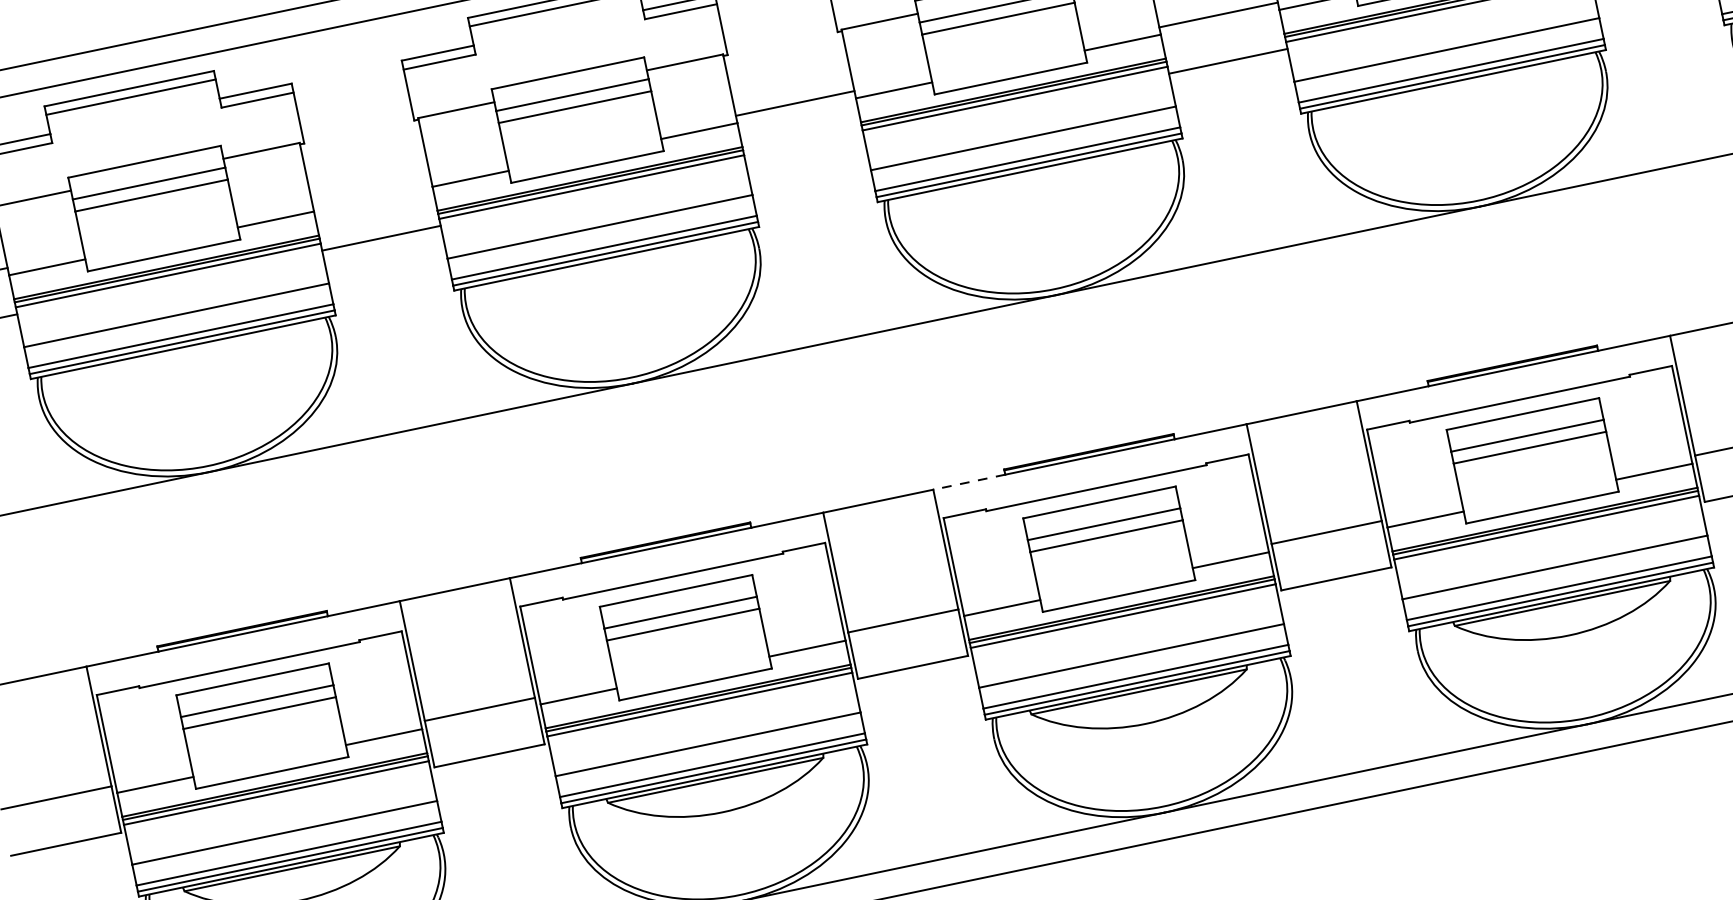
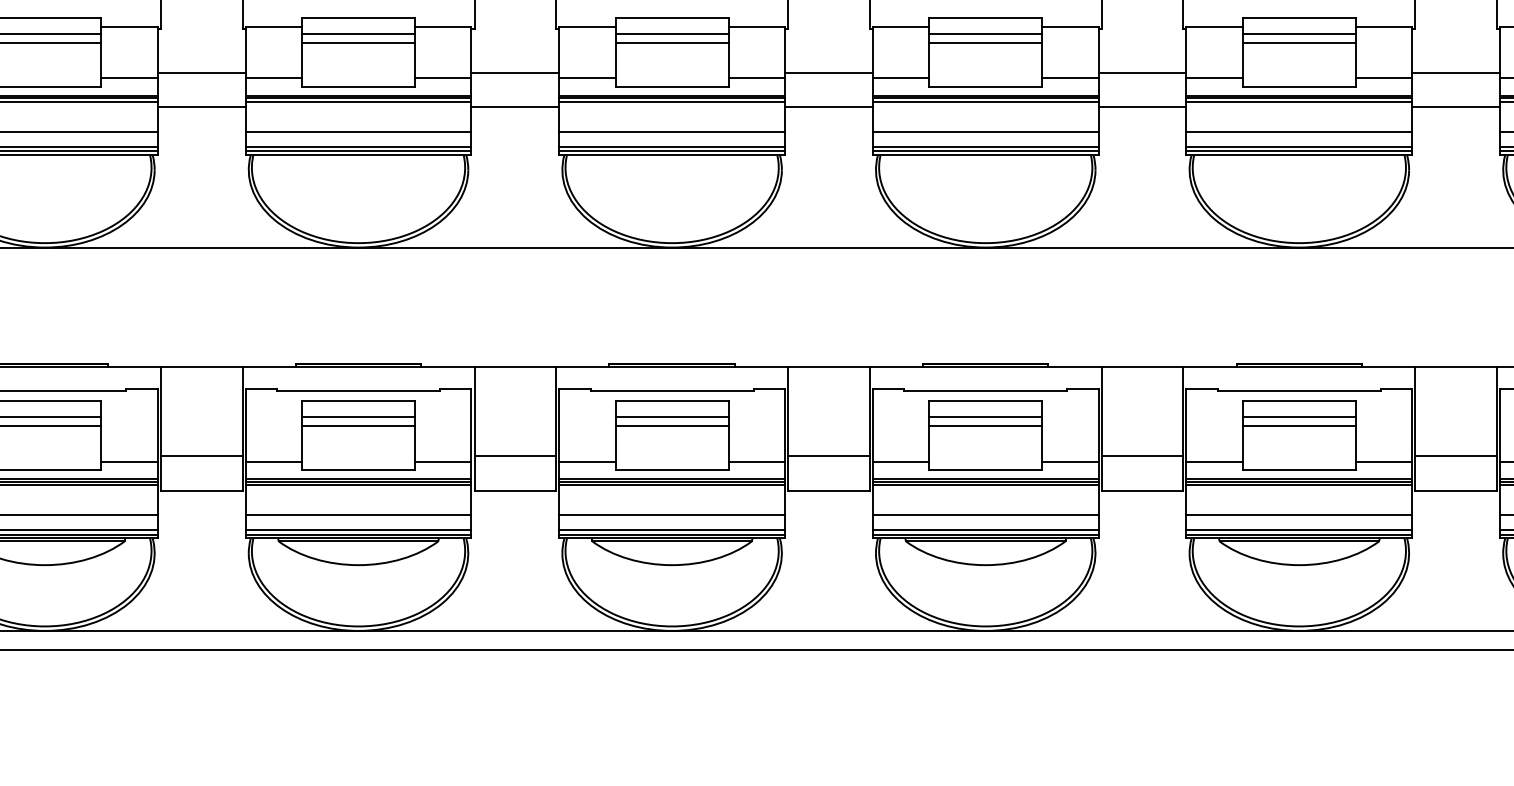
line: (805, 150) -> (515, 107), added
line: (371, 191) -> (201, 72), added
line: (968, 482) -> (582, 367), dashed -> solid

